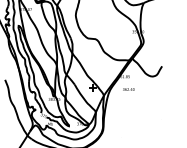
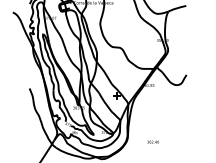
text: (128, 88) -> (152, 141), moved

